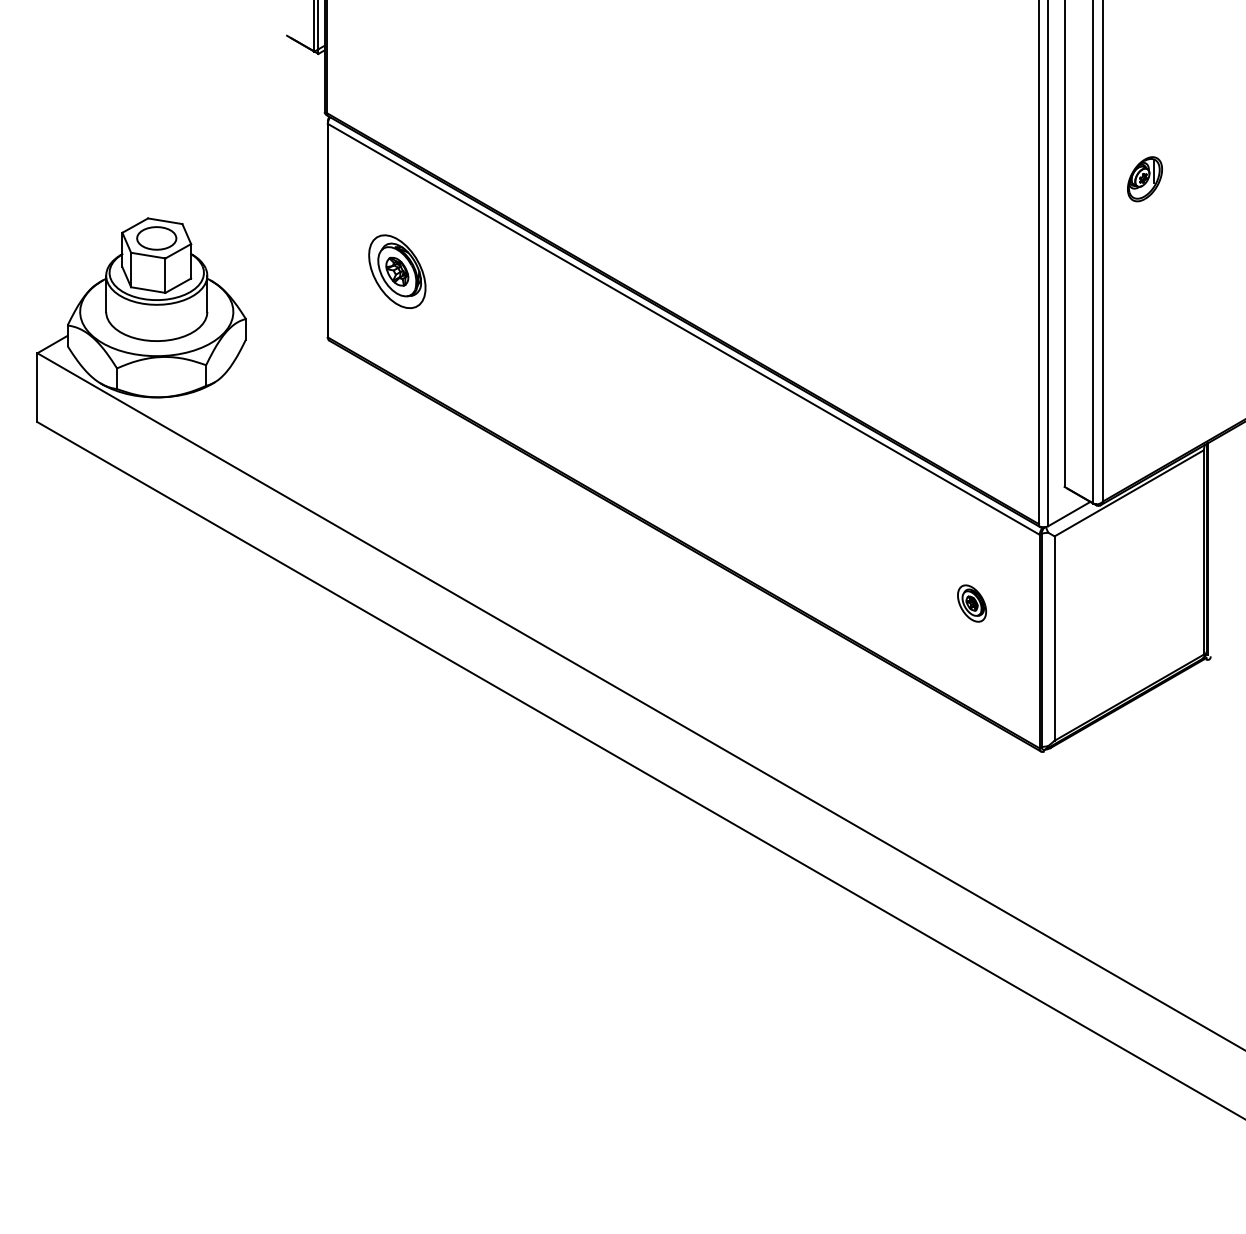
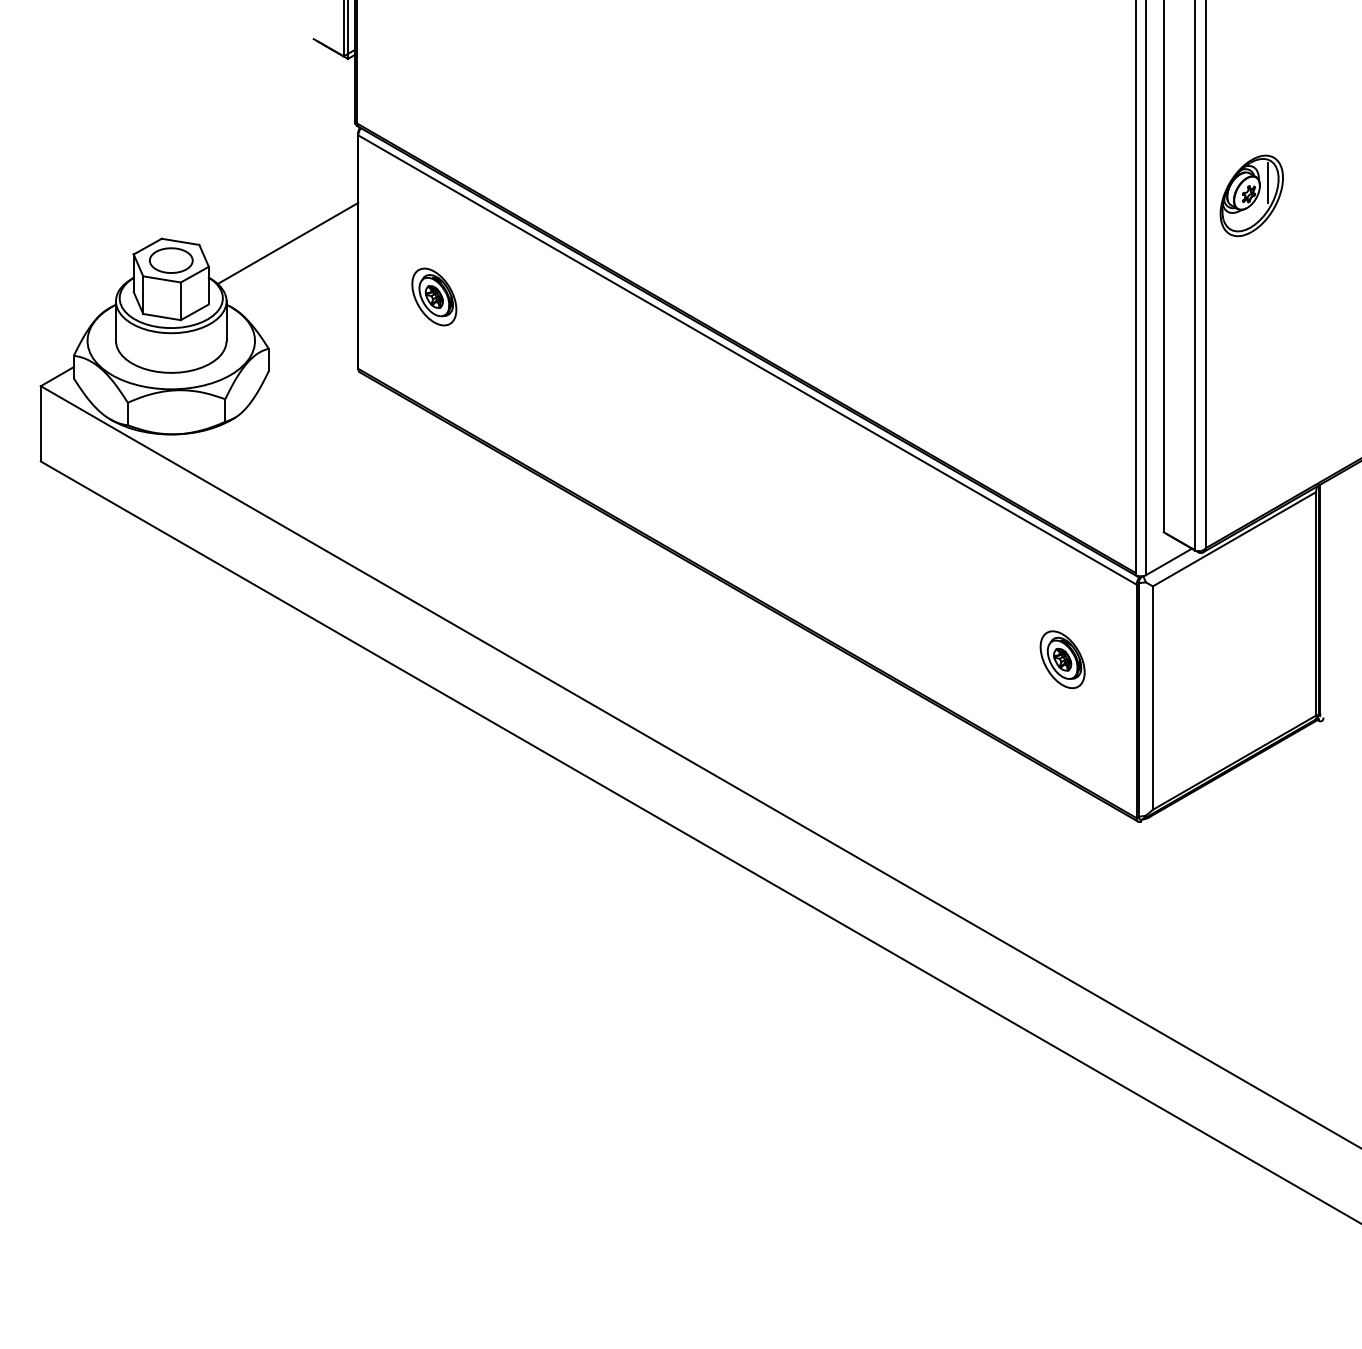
part: (1144, 178) -> (1251, 195), size x1.67
line: (263, 222) -> (287, 243), added
part: (397, 271) -> (434, 296), size x0.71
part: (971, 603) -> (1062, 659), size x1.43

